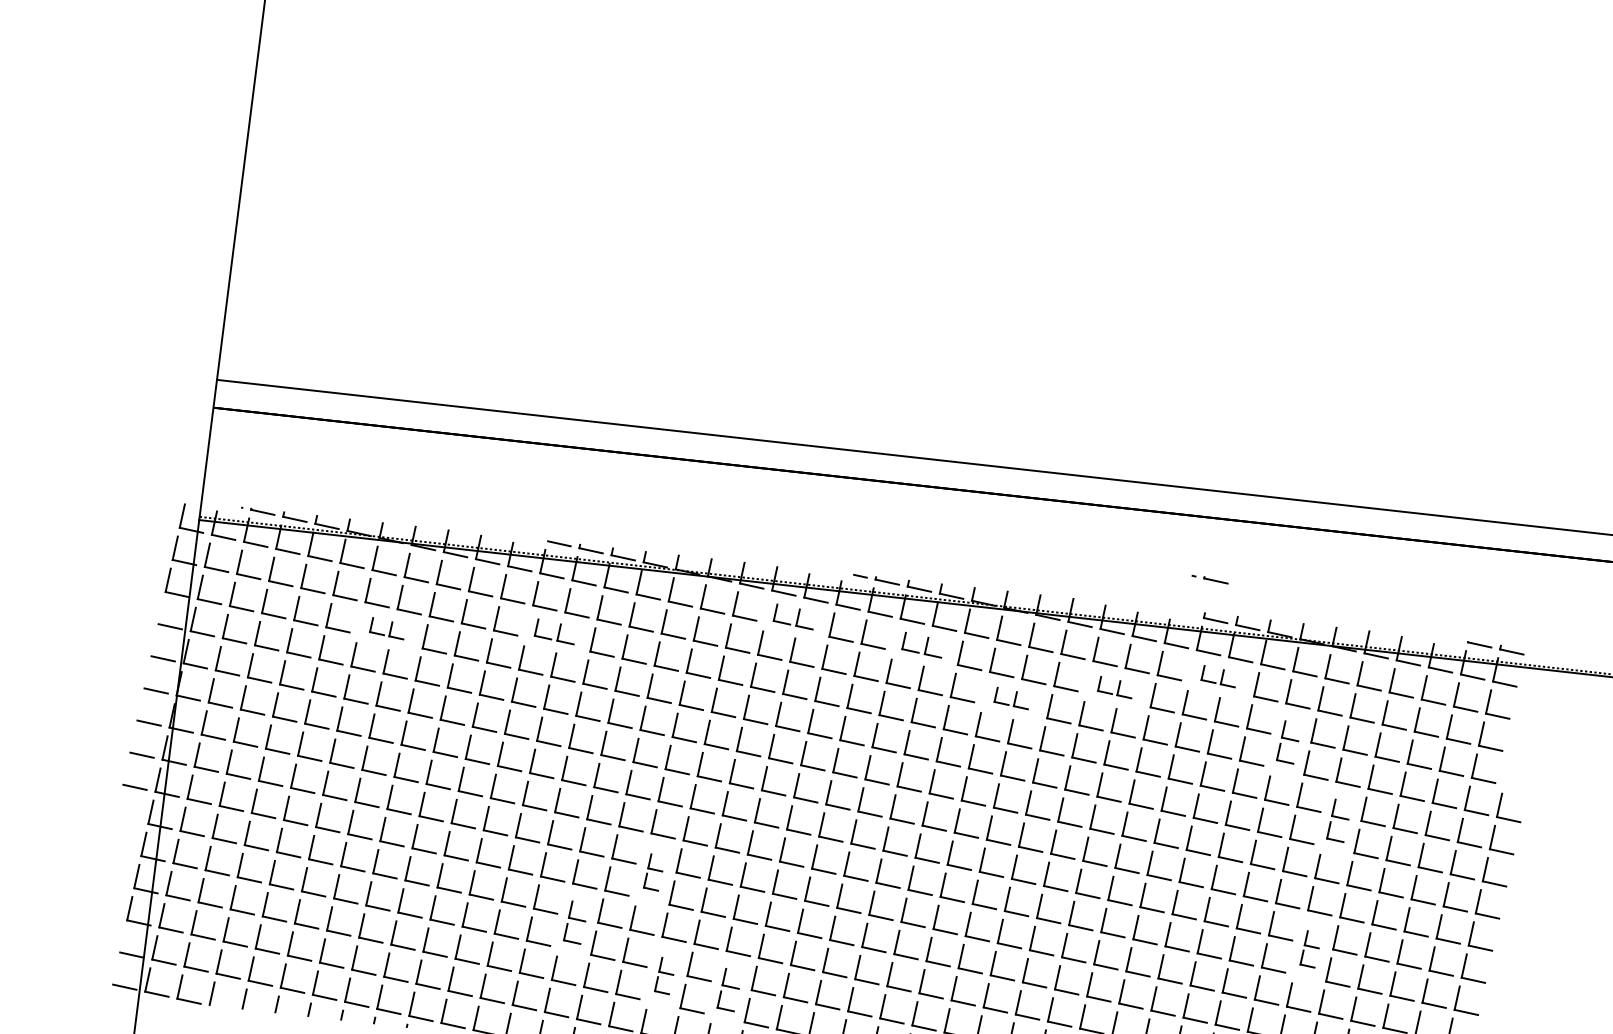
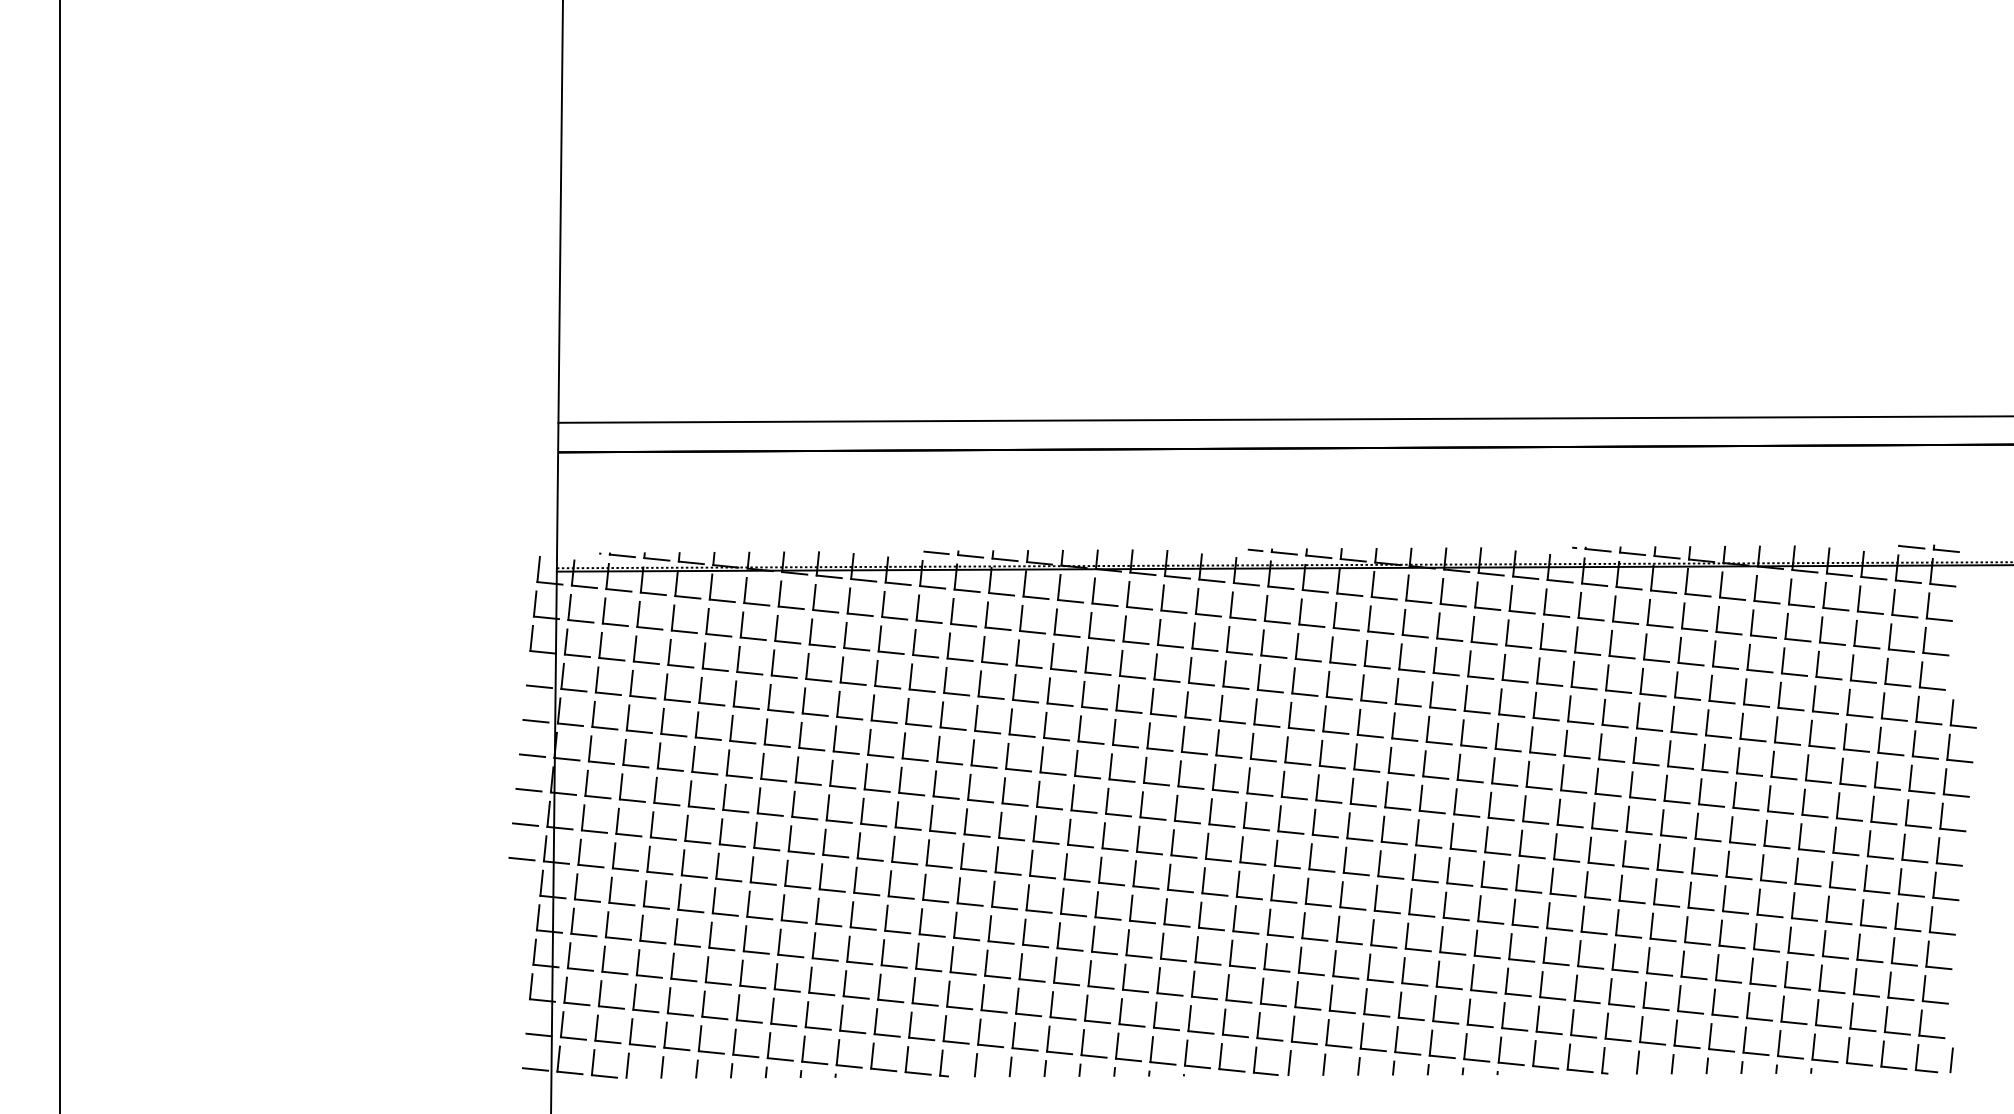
part: (1209, 579) -> (1591, 549), moved
part: (793, 616) -> (1190, 600), size x1.43
part: (387, 628) -> (766, 662), size x1.67
part: (554, 631) -> (942, 645), size x1.43
part: (922, 644) -> (1328, 614), size x1.43
part: (1218, 676) -> (1642, 611), size x1.67
part: (1115, 687) -> (1535, 635), size x1.67
part: (1011, 698) -> (1428, 659), size x1.67
part: (1288, 742) -> (1723, 672), size x1.43
part: (1338, 820) -> (1785, 748), size x1.43
part: (654, 872) -> (1075, 885), size x1.67
part: (575, 922) -> (999, 947), size x1.43
part: (1310, 949) -> (1771, 886), size x1.67
part: (665, 976) -> (1099, 992), size x1.67
part: (729, 990) -> (1168, 999), size x1.43

